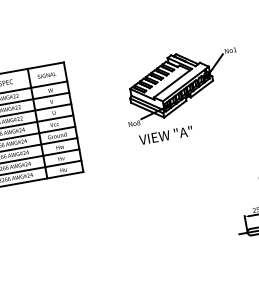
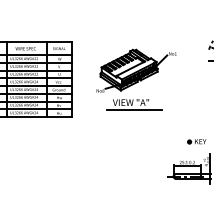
part: (181, 84) -> (136, 70), moved
line: (173, 146) -> (134, 110), added

